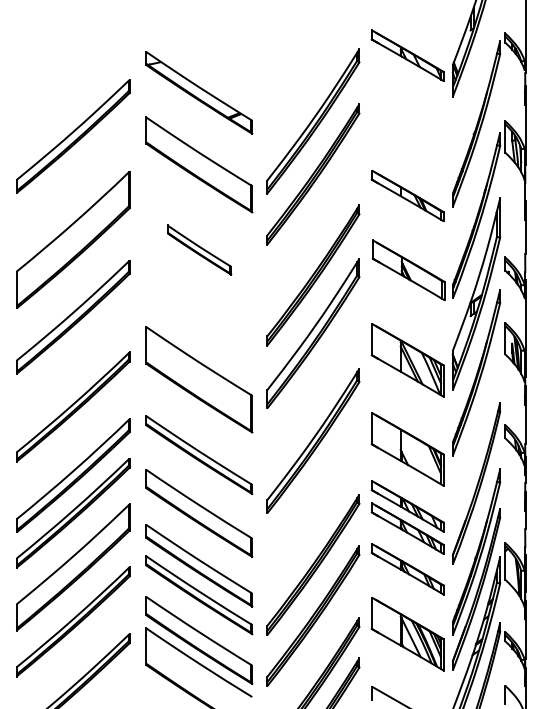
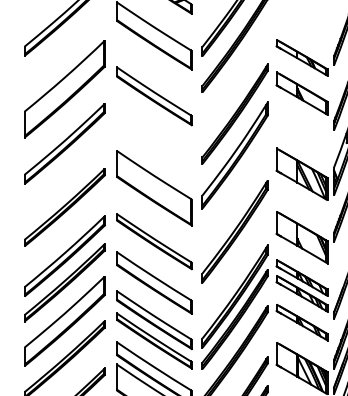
part: (199, 249) -> (154, 95), size x1.67
part: (408, 269) -> (301, 92), moved
part: (313, 532) -> (235, 296), added

